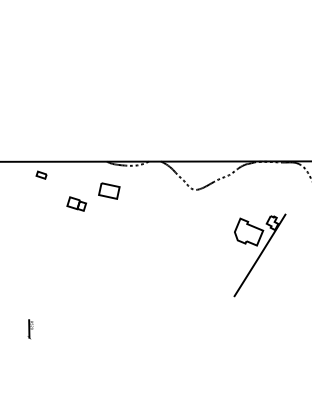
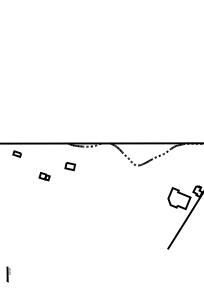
part: (109, 190) -> (70, 166), size x0.6
part: (76, 203) -> (44, 176), size x0.7

